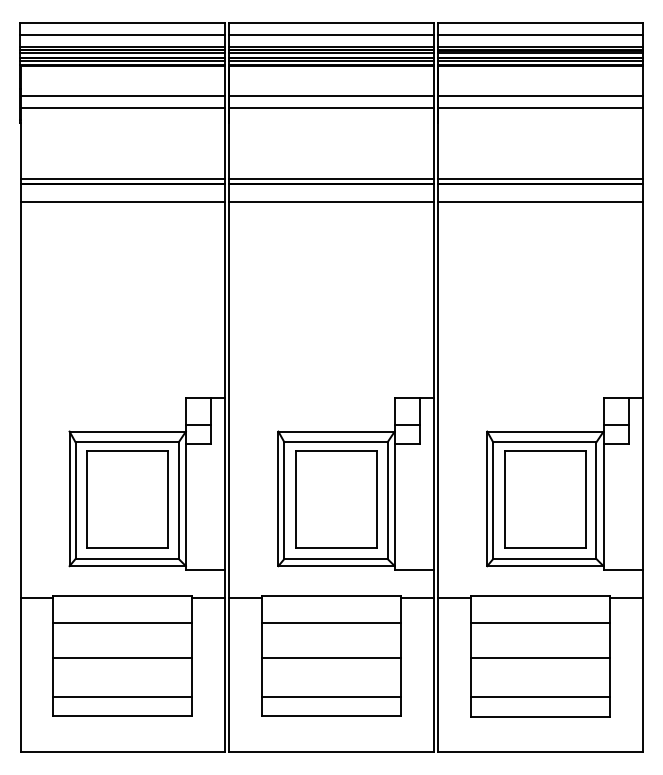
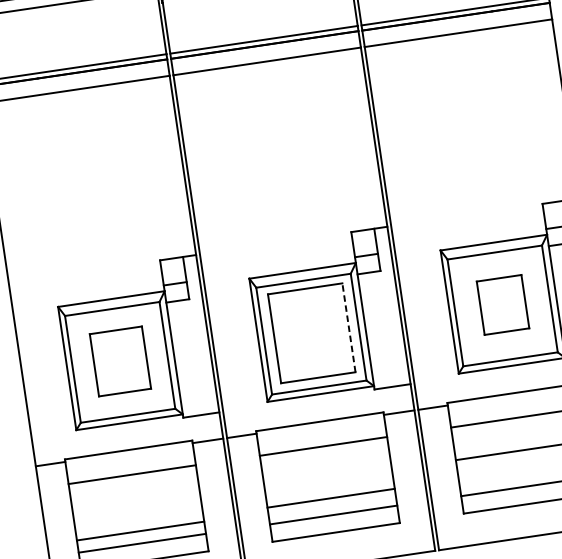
part: (127, 499) -> (120, 361), size x0.7
line: (377, 499) -> (349, 327), solid -> dashed
part: (545, 499) -> (503, 304), size x0.6
line: (121, 658) -> (139, 531), moved
line: (330, 658) -> (330, 498), moved

